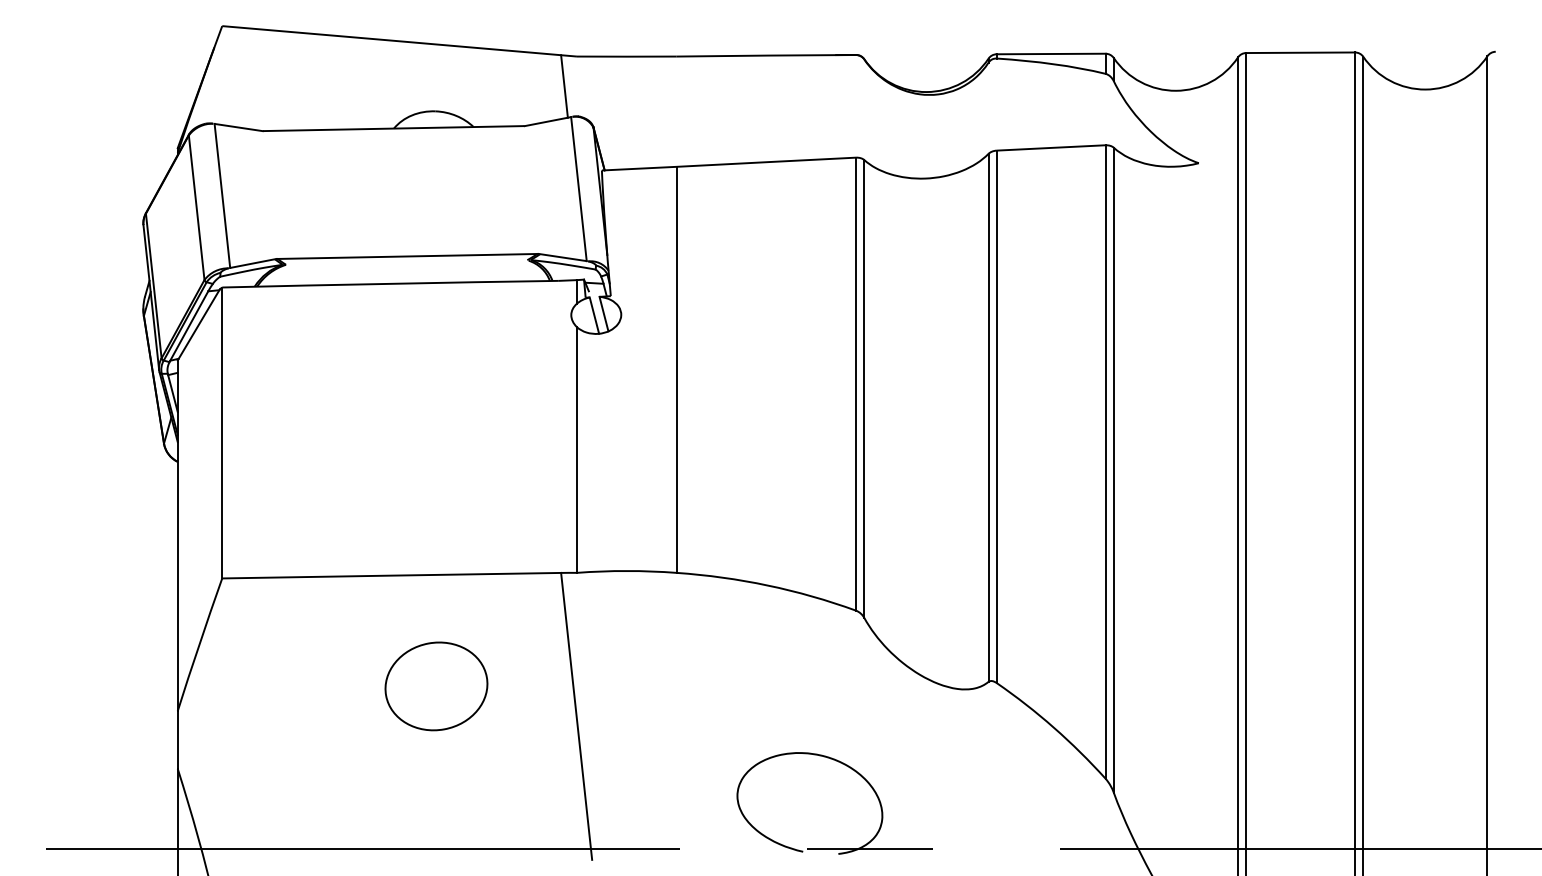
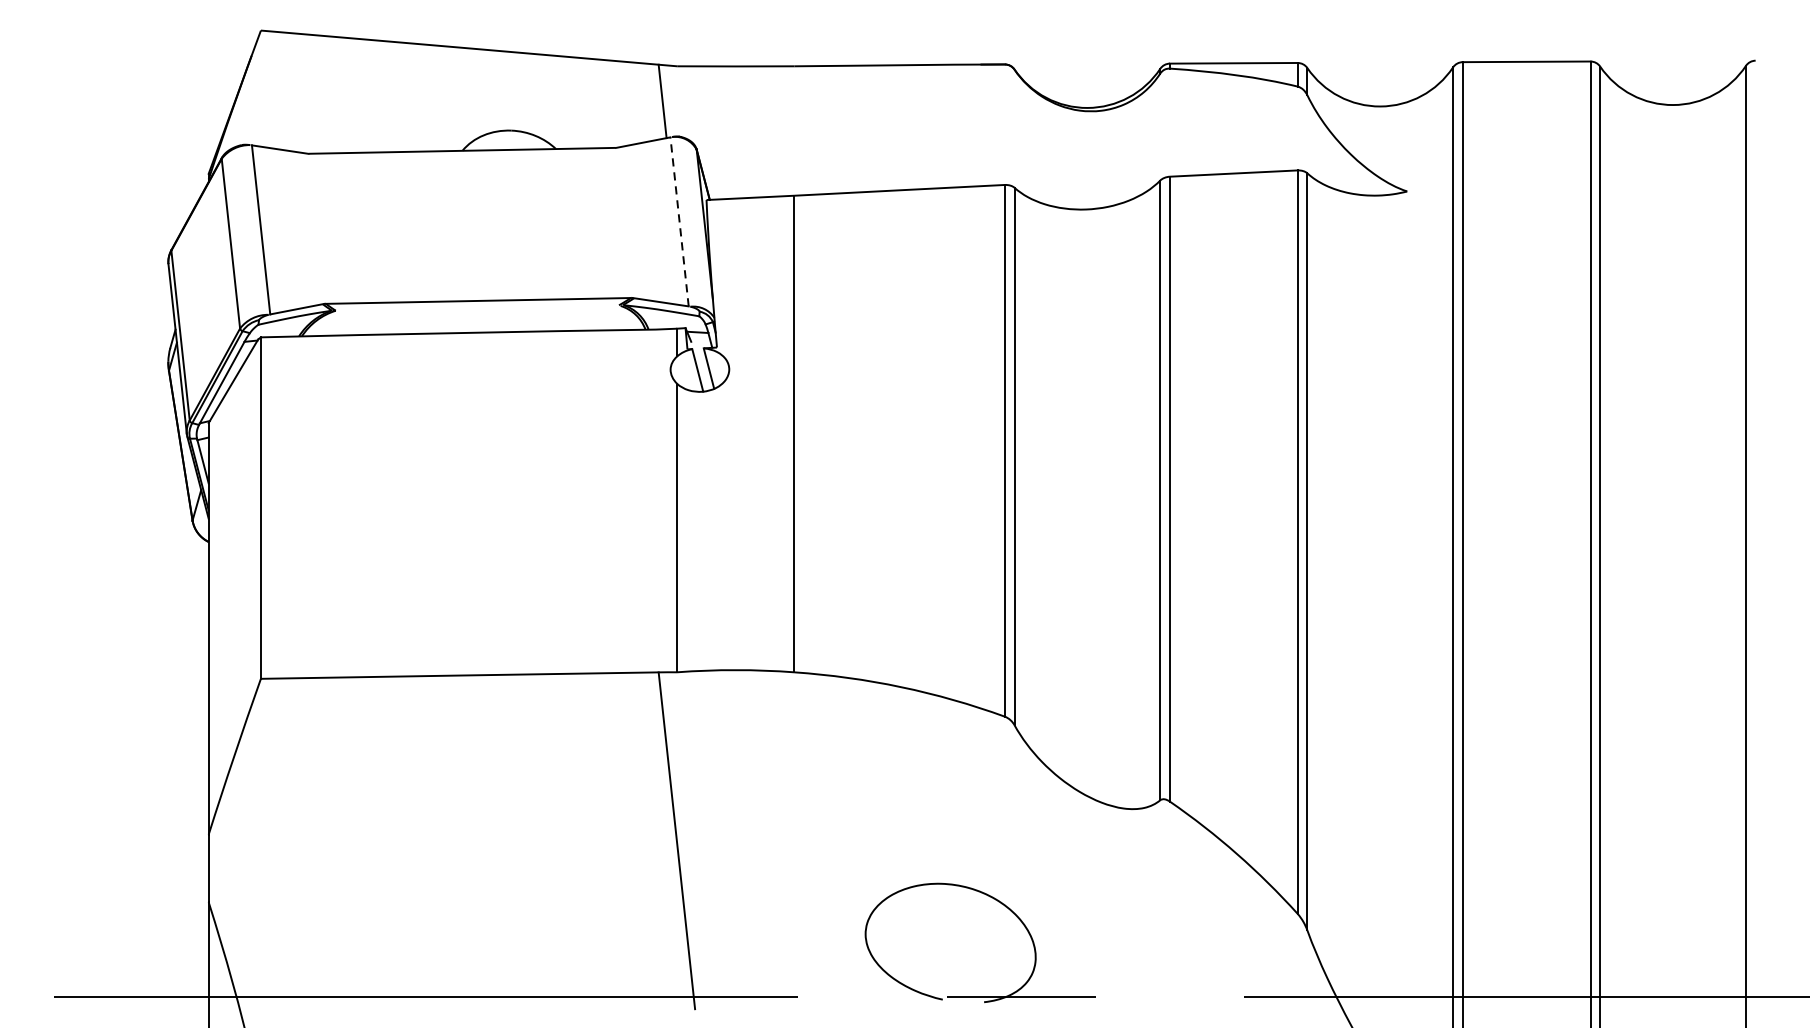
line: (578, 188) -> (679, 221), solid -> dashed
part: (436, 686) -> (512, 805), removed

